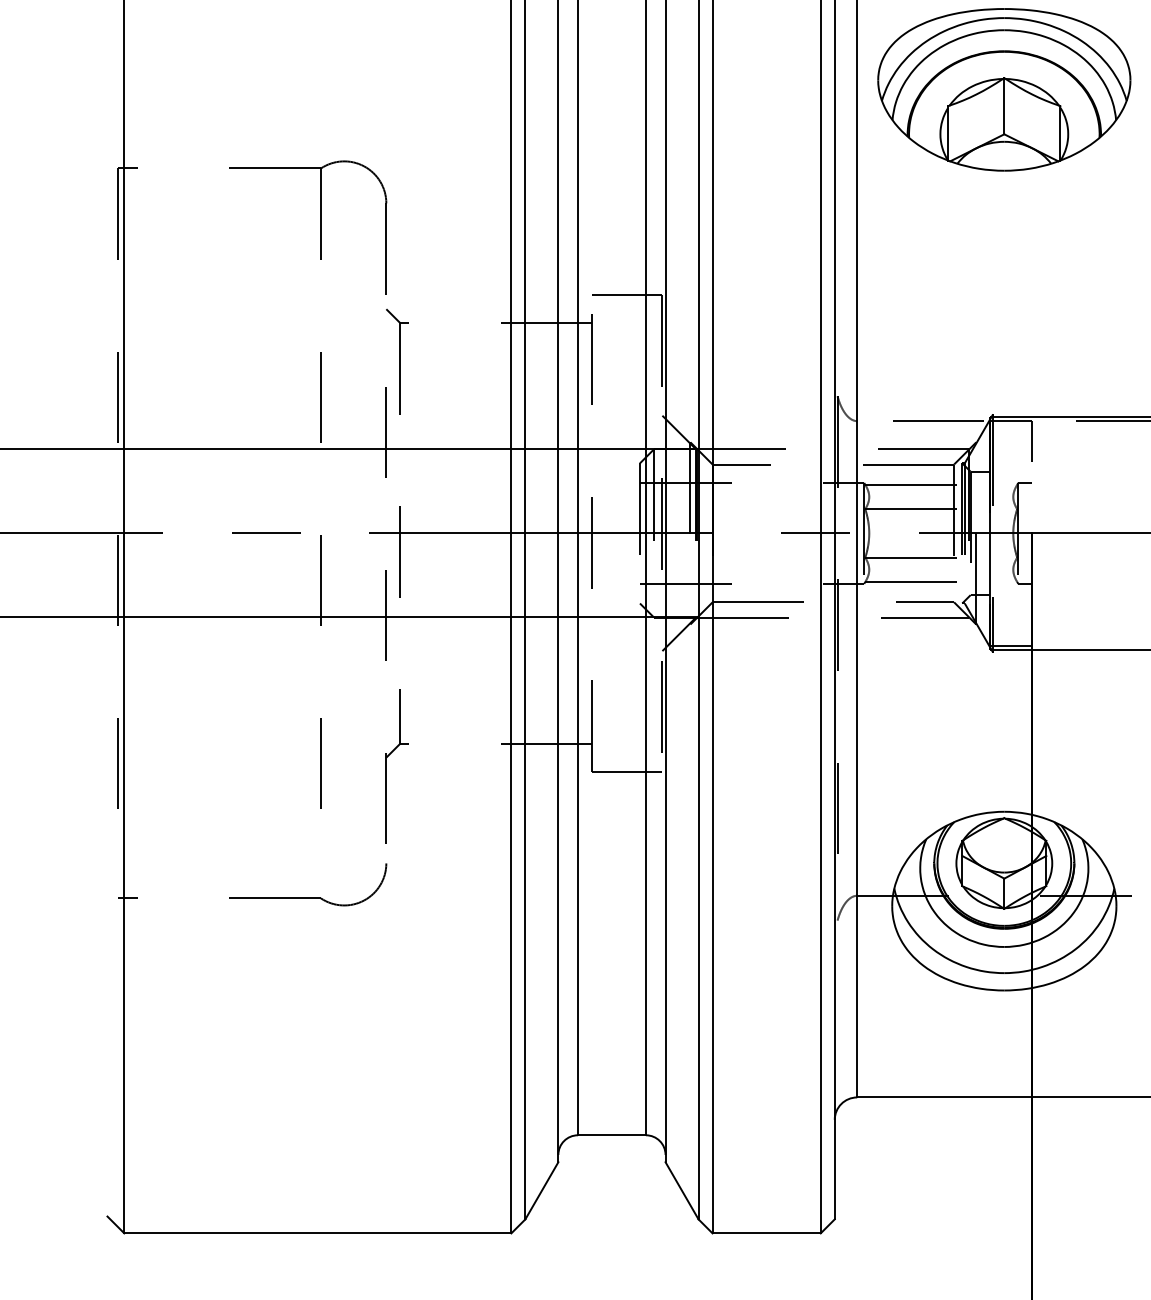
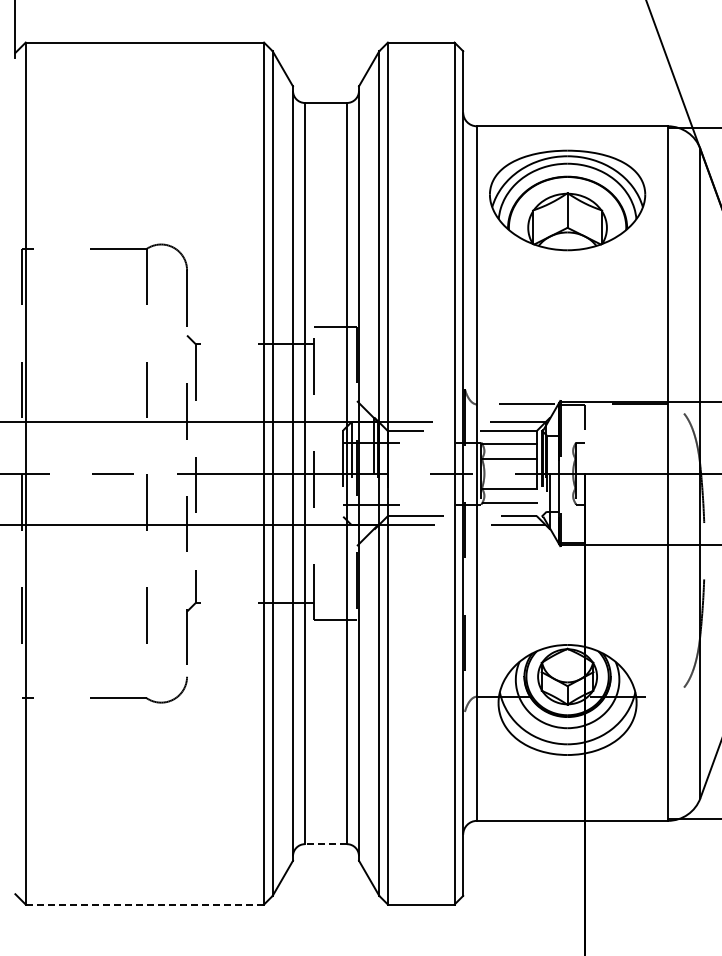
line: (612, 1135) -> (326, 844), solid -> dashed
line: (317, 1233) -> (144, 904), solid -> dashed

